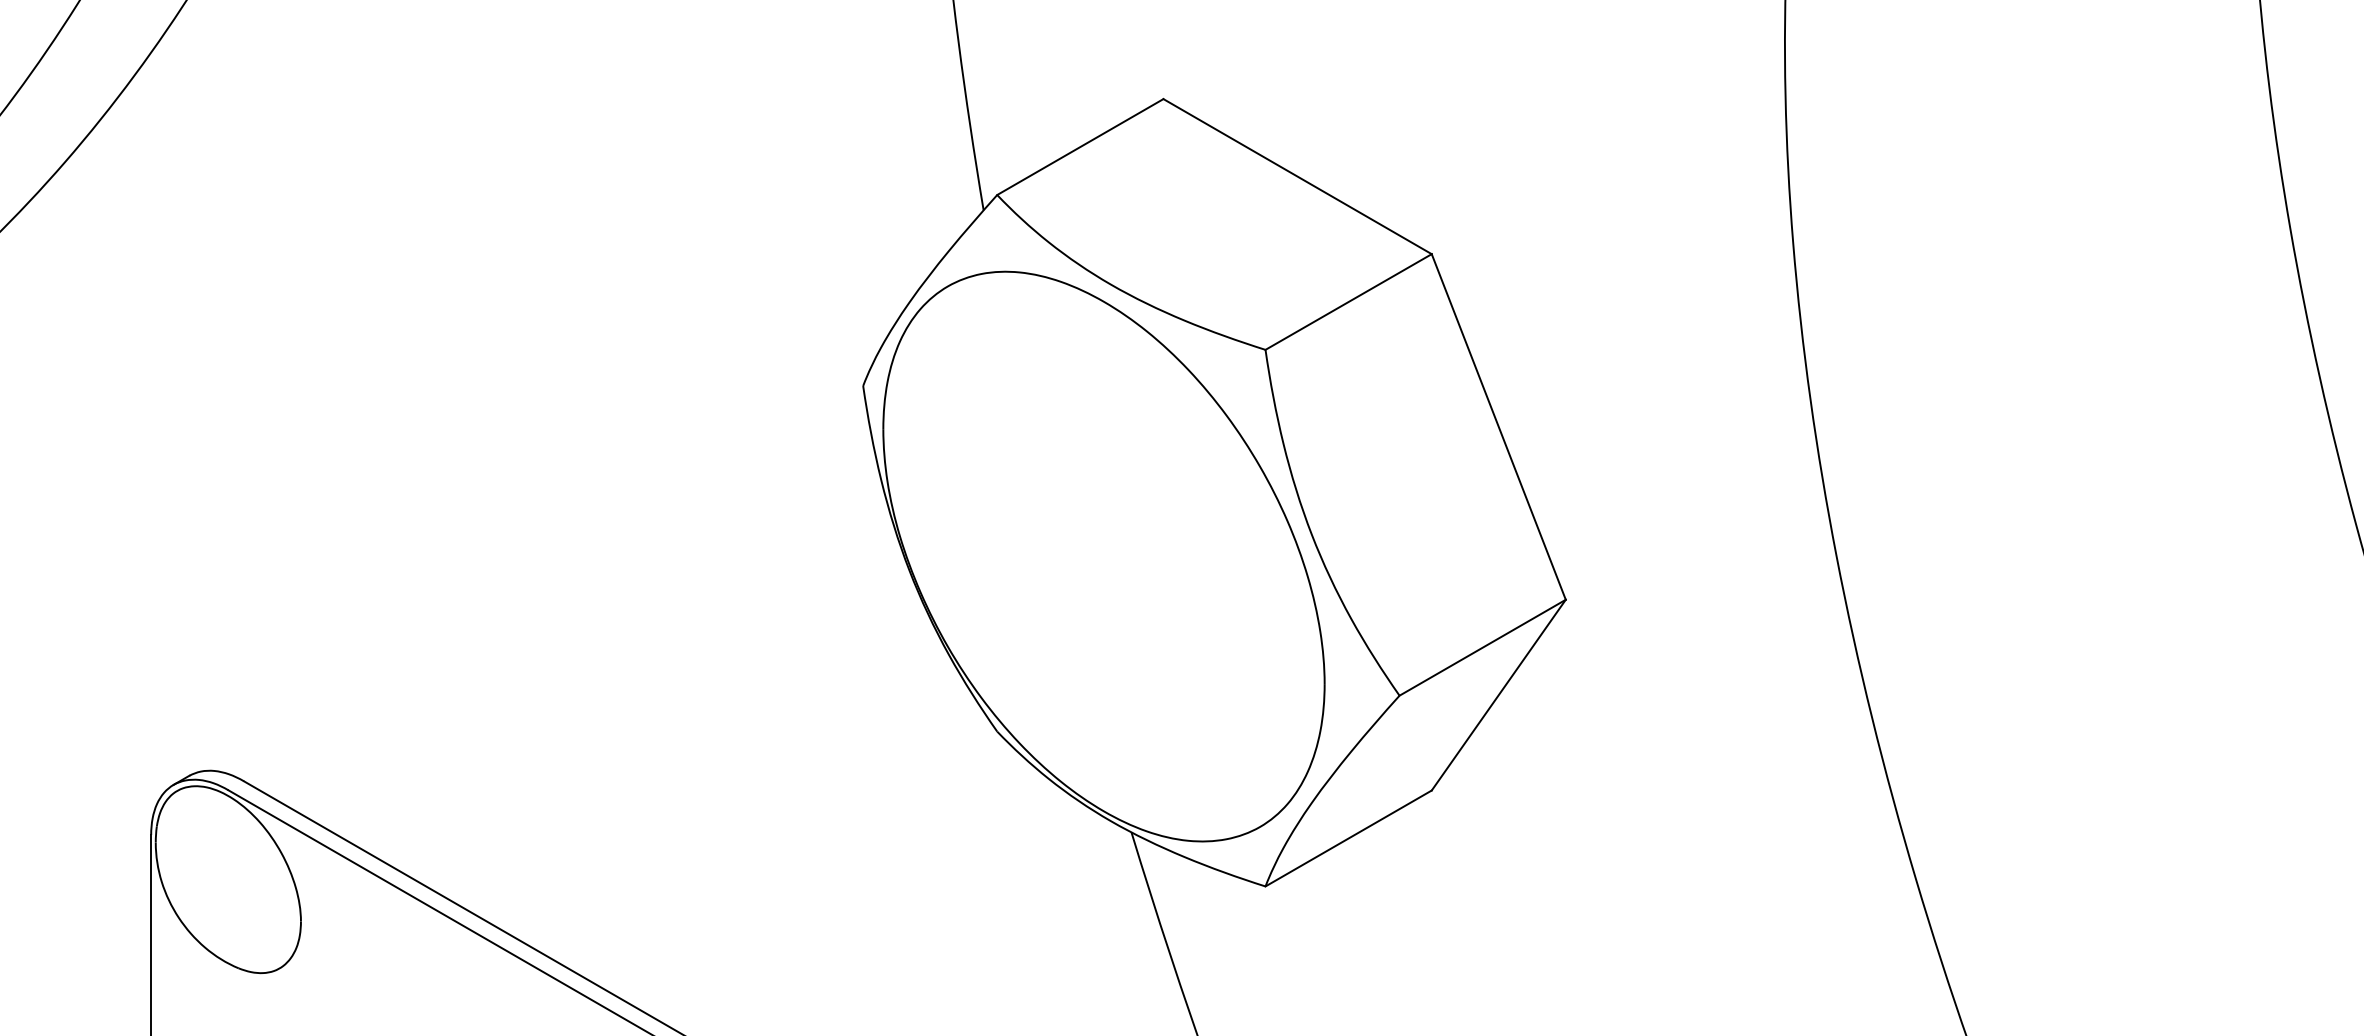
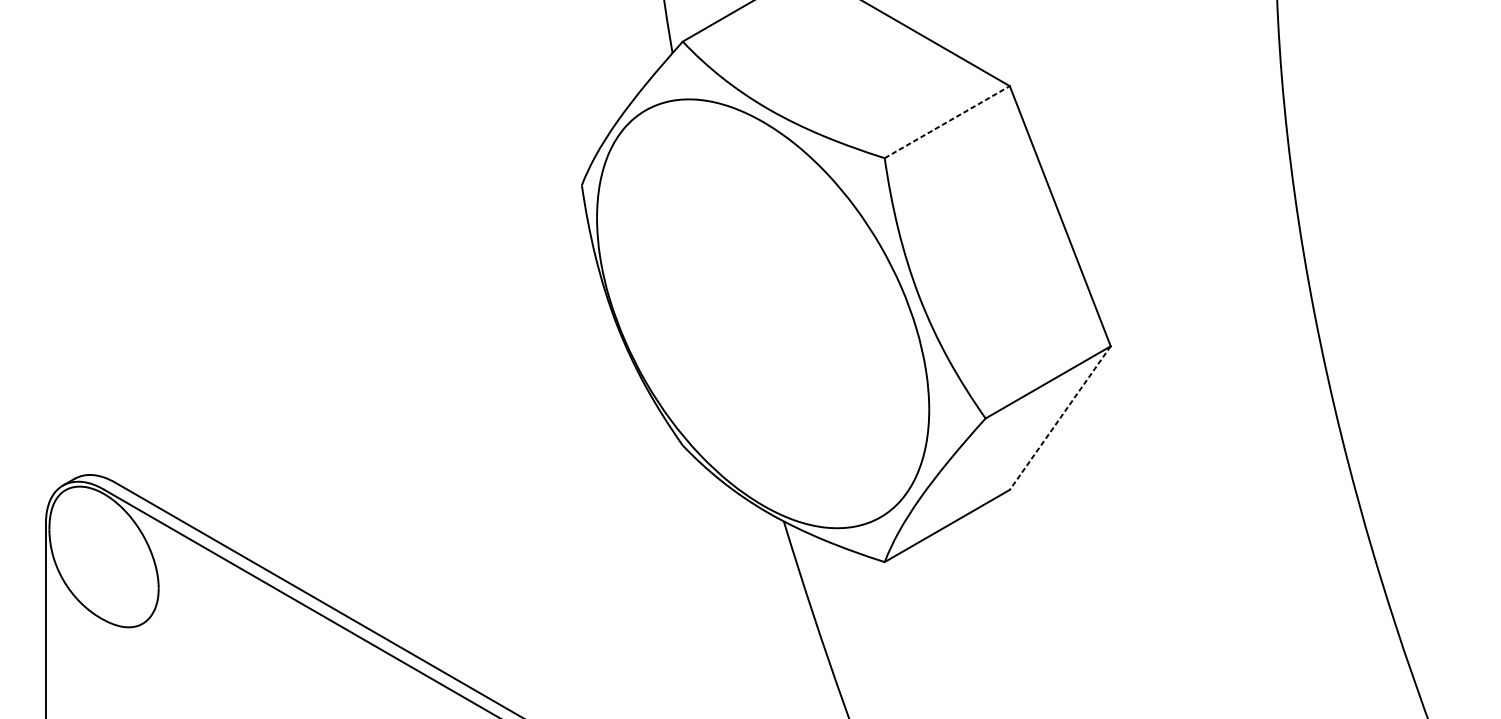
line: (1348, 302) -> (947, 122), solid -> dashed
line: (1498, 695) -> (1060, 418), solid -> dashed

